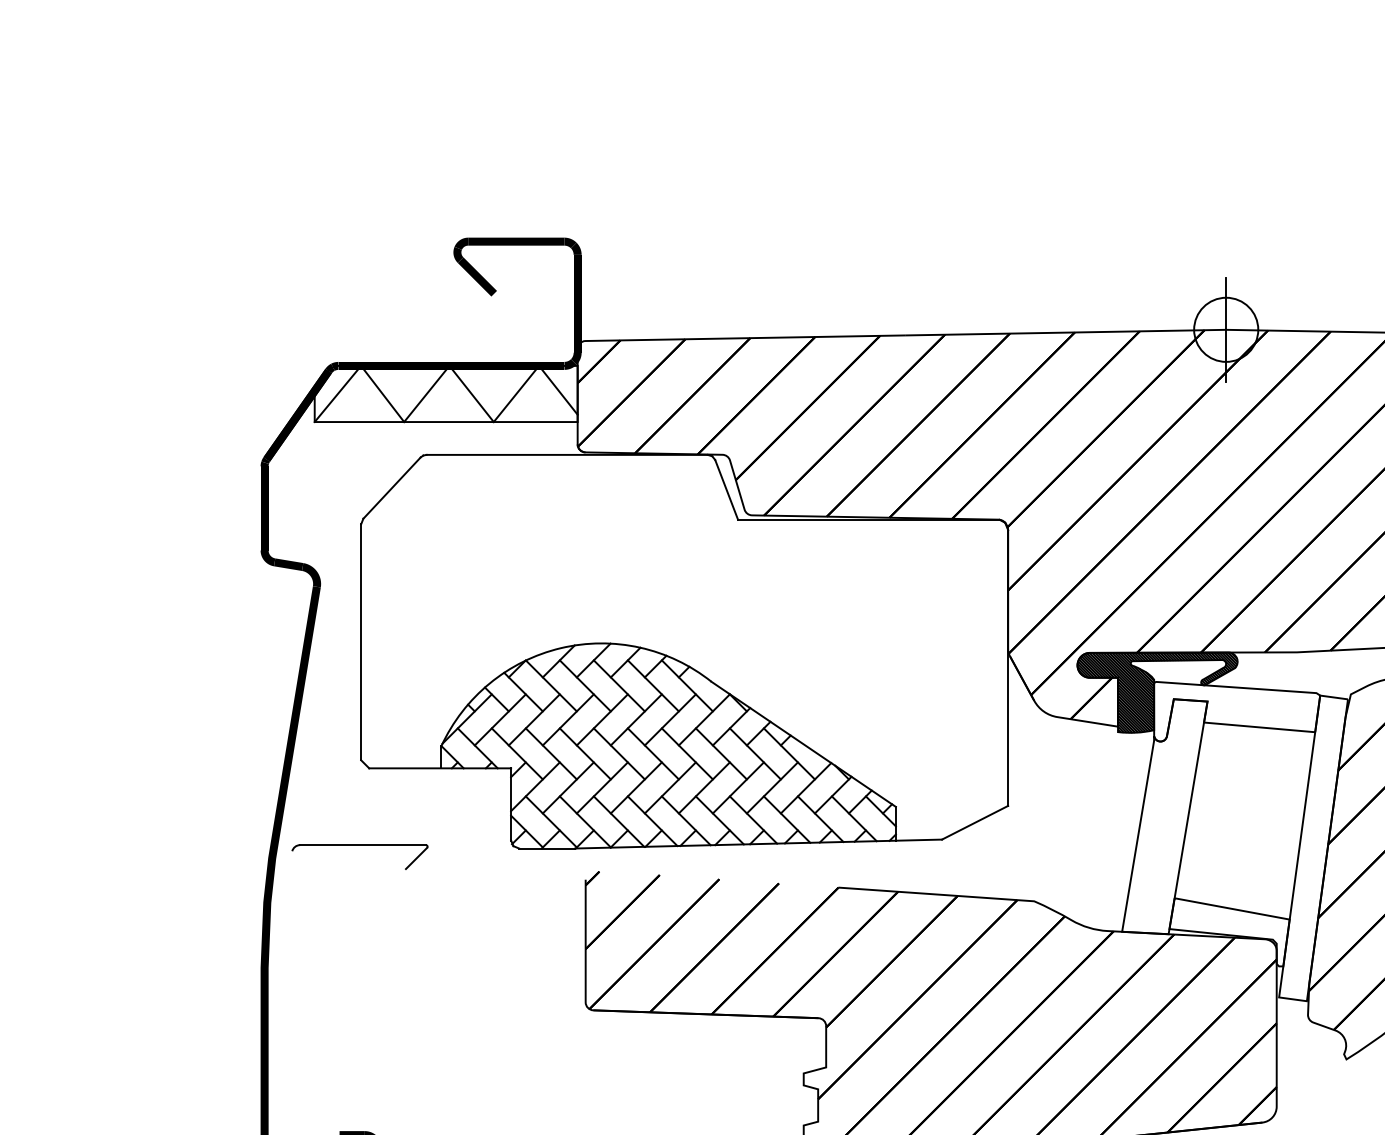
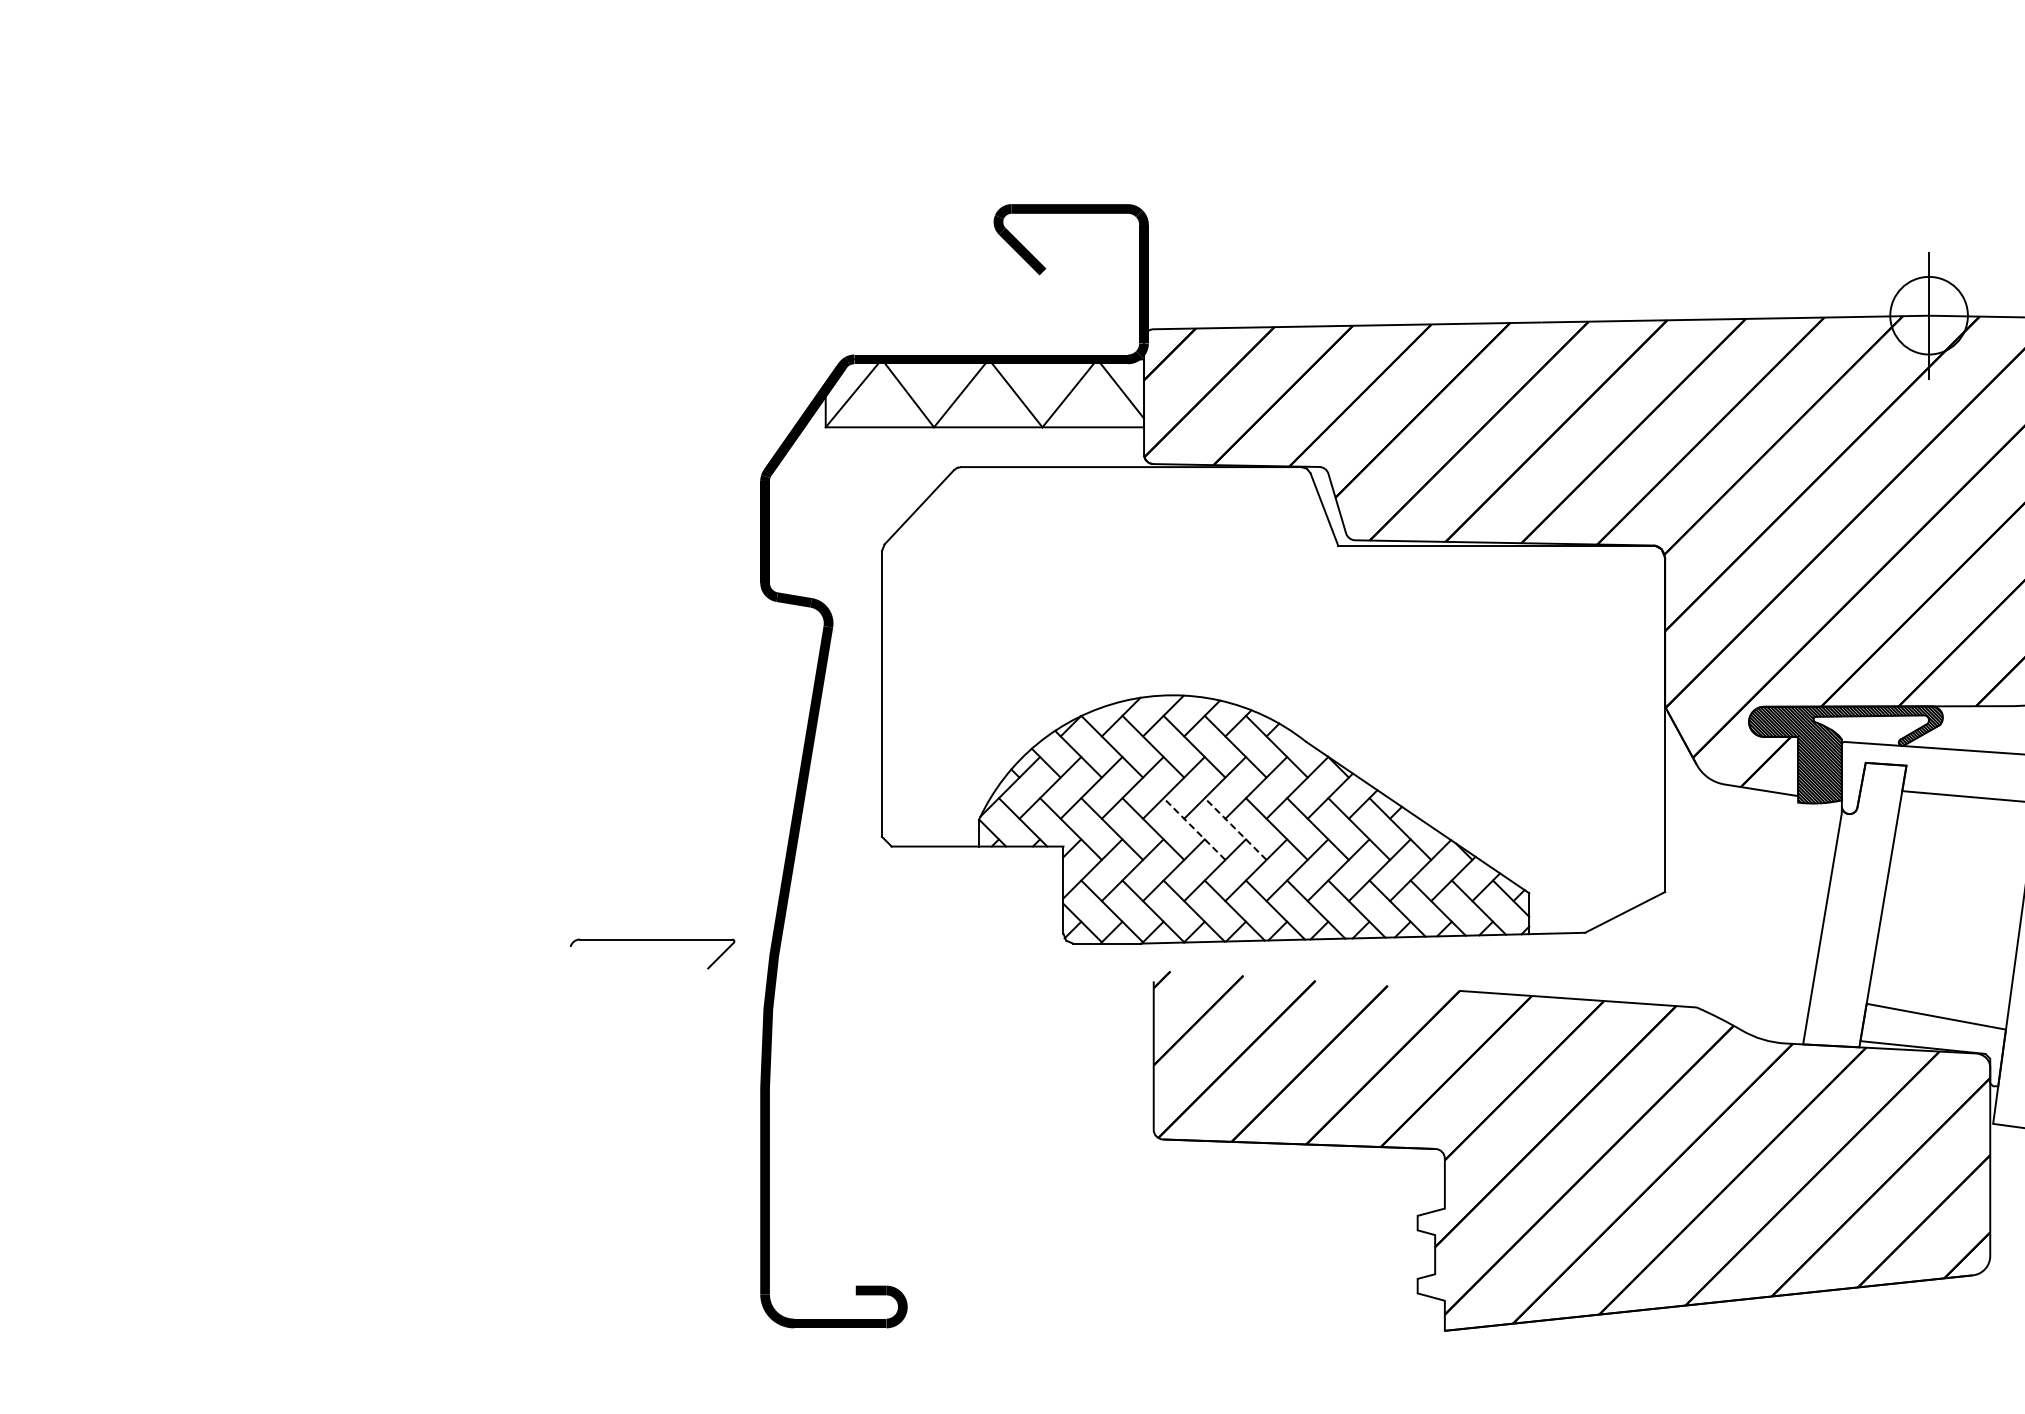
line: (619, 754) -> (1194, 829), solid -> dashed
line: (653, 754) -> (1235, 829), solid -> dashed
part: (359, 845) -> (652, 940), moved

